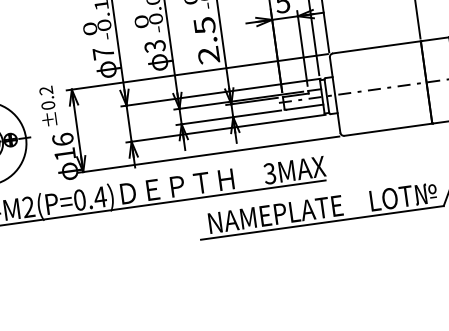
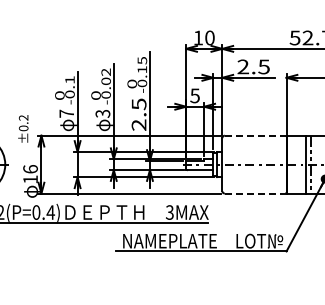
line: (376, 47) -> (255, 135), solid -> dashed
text: (48, 105) -> (23, 128), moved
line: (388, 129) -> (255, 193), solid -> dashed

